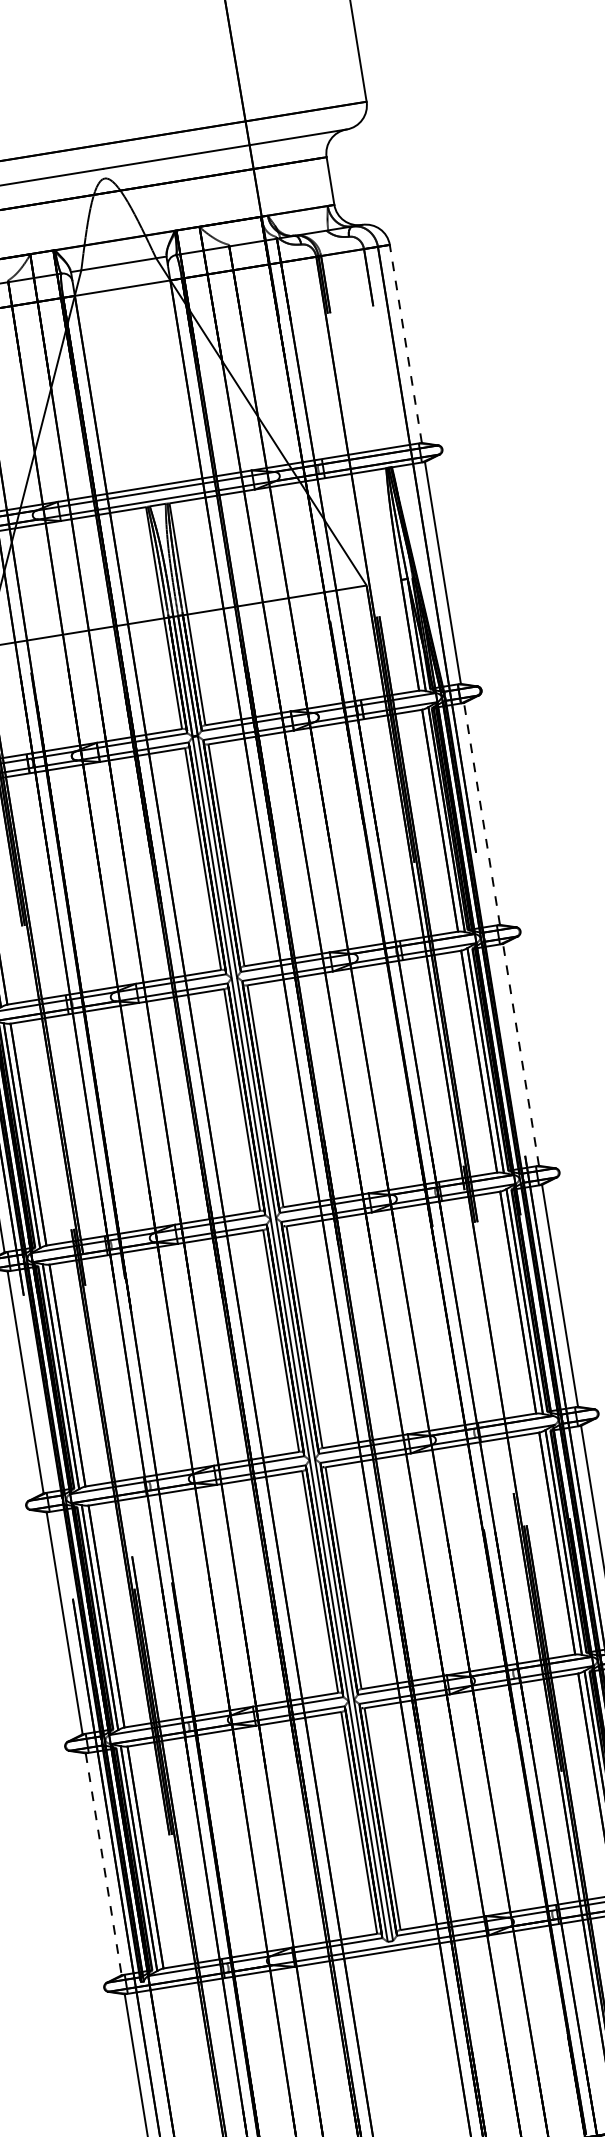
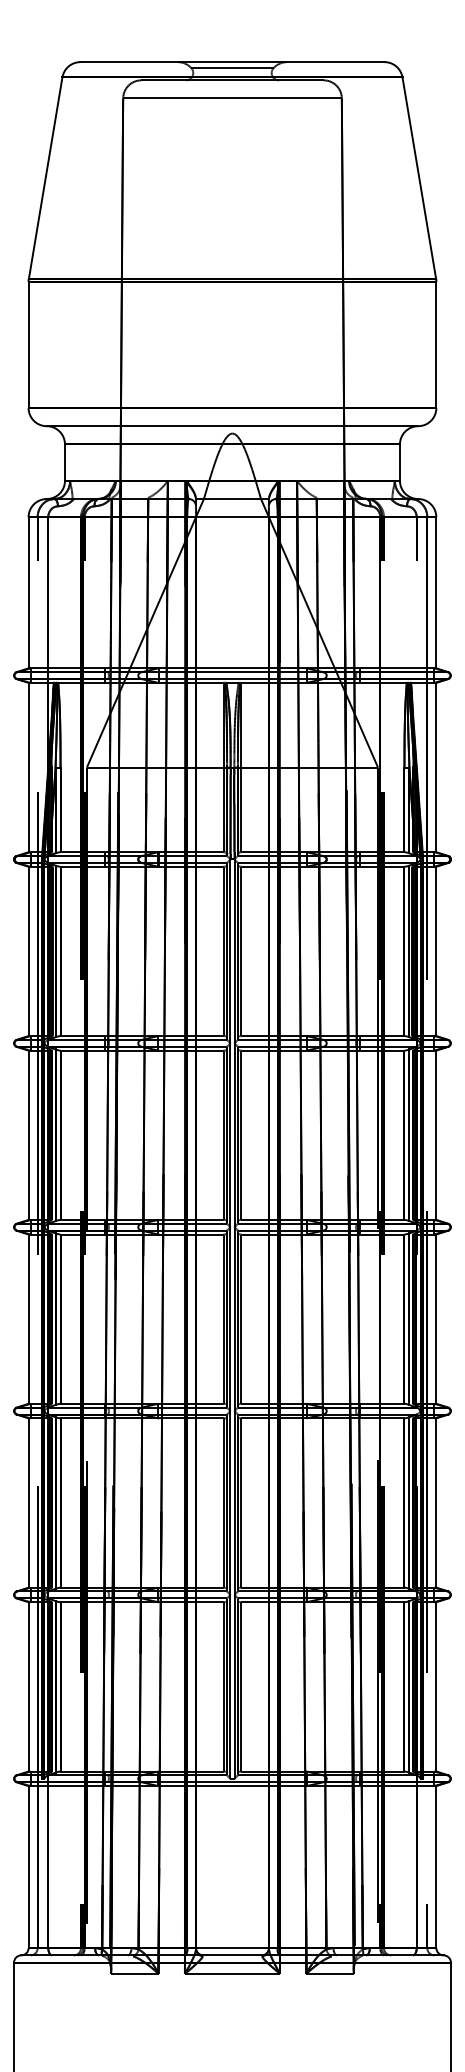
line: (405, 343) -> (436, 592), dashed -> solid
line: (482, 813) -> (436, 951), dashed -> solid
line: (521, 1055) -> (436, 1135), dashed -> solid
line: (103, 1863) -> (28, 1686), dashed -> solid

